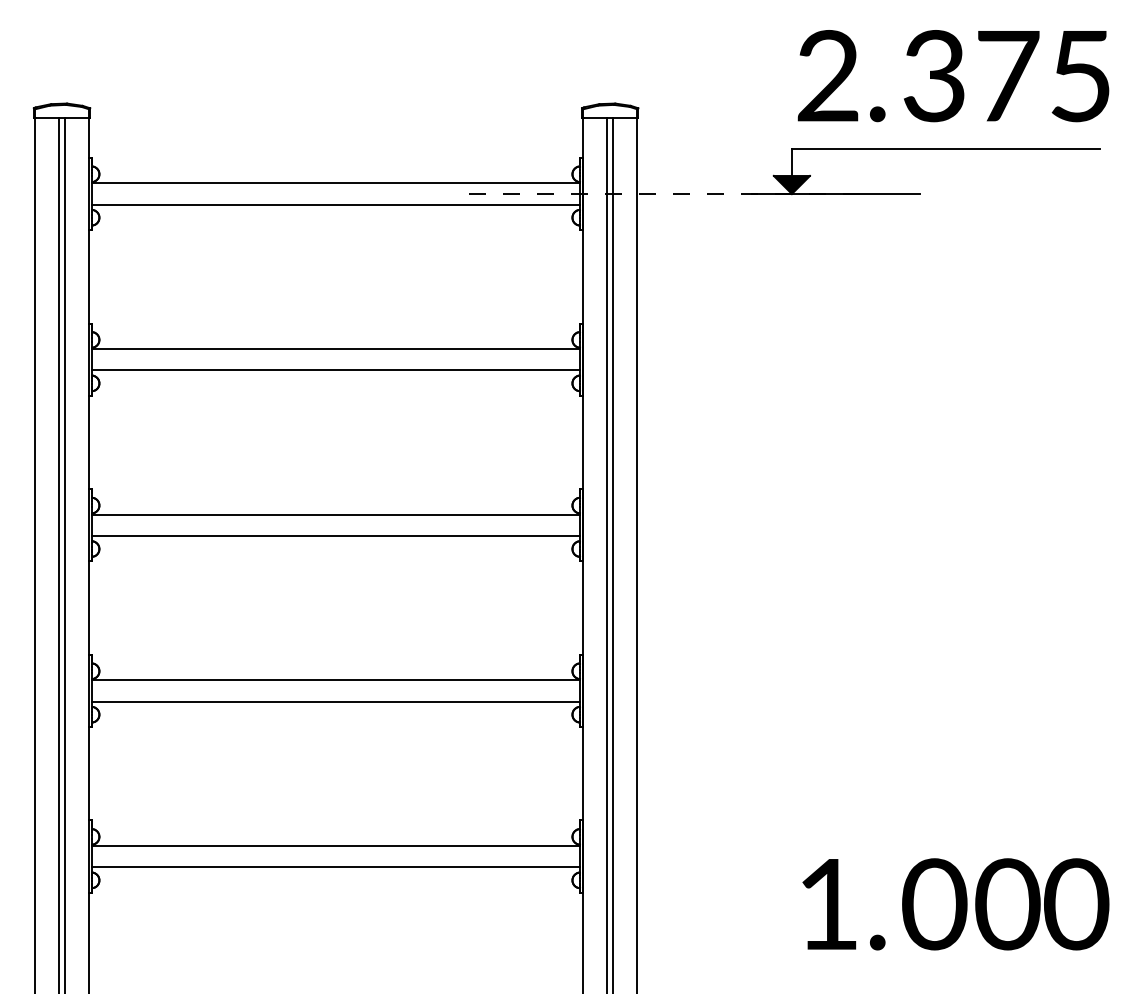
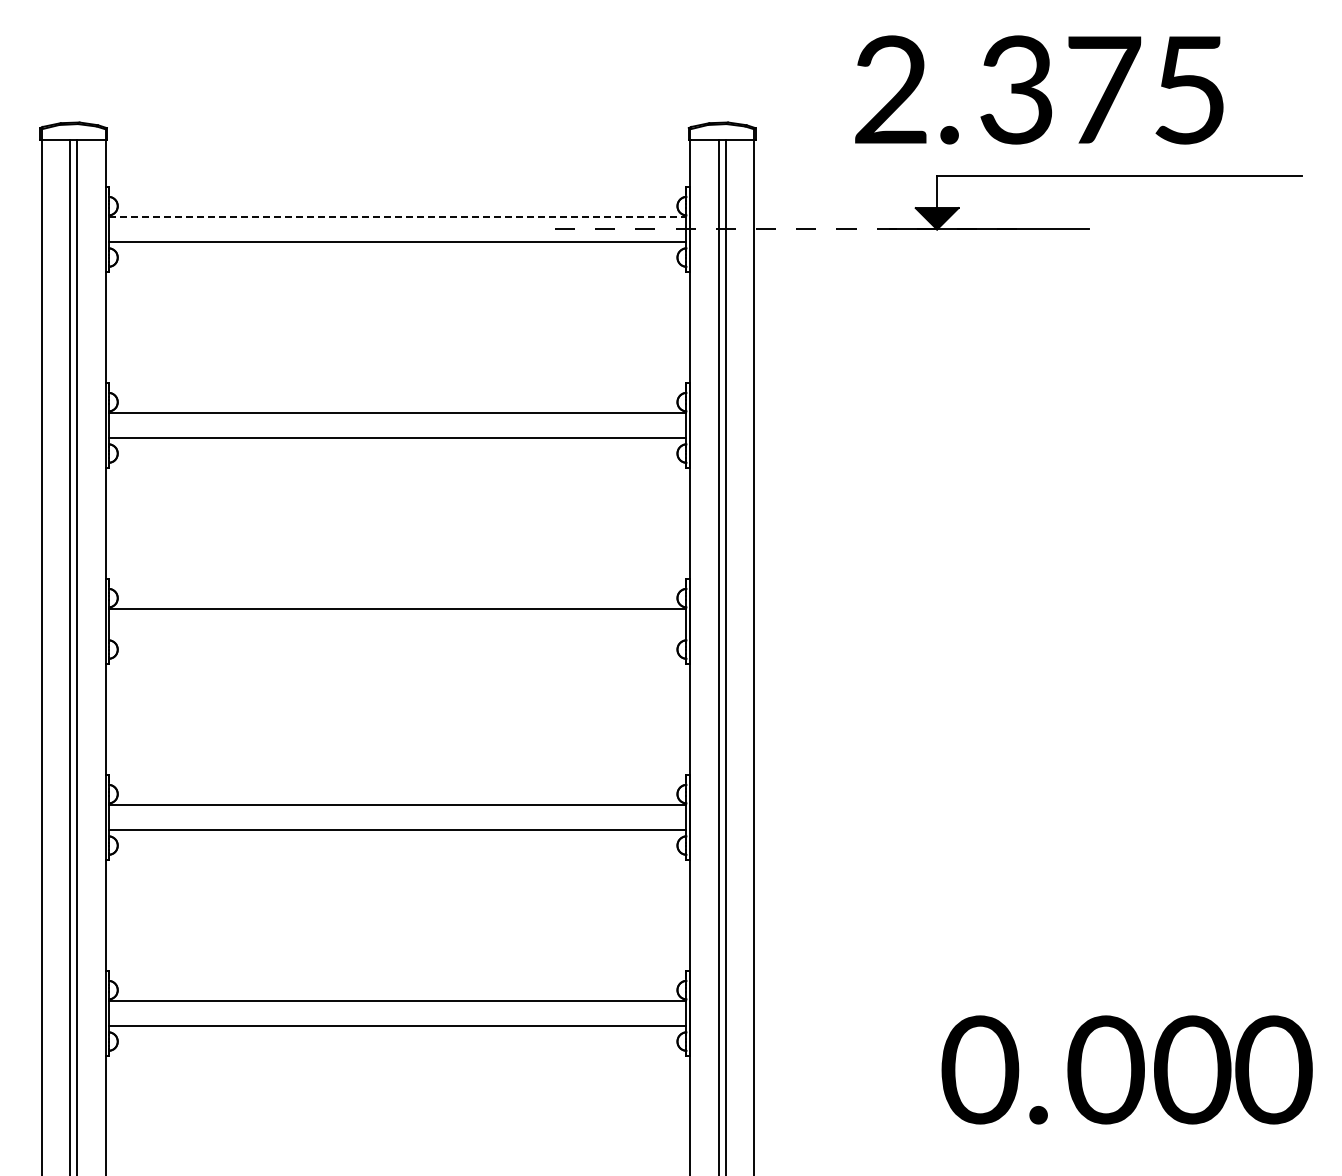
text: (953, 75) -> (1039, 89), moved
line: (335, 183) -> (397, 217), solid -> dashed
line: (335, 535) -> (397, 633), removed
text: (828, 903) -> (980, 1069), 1 -> 0

